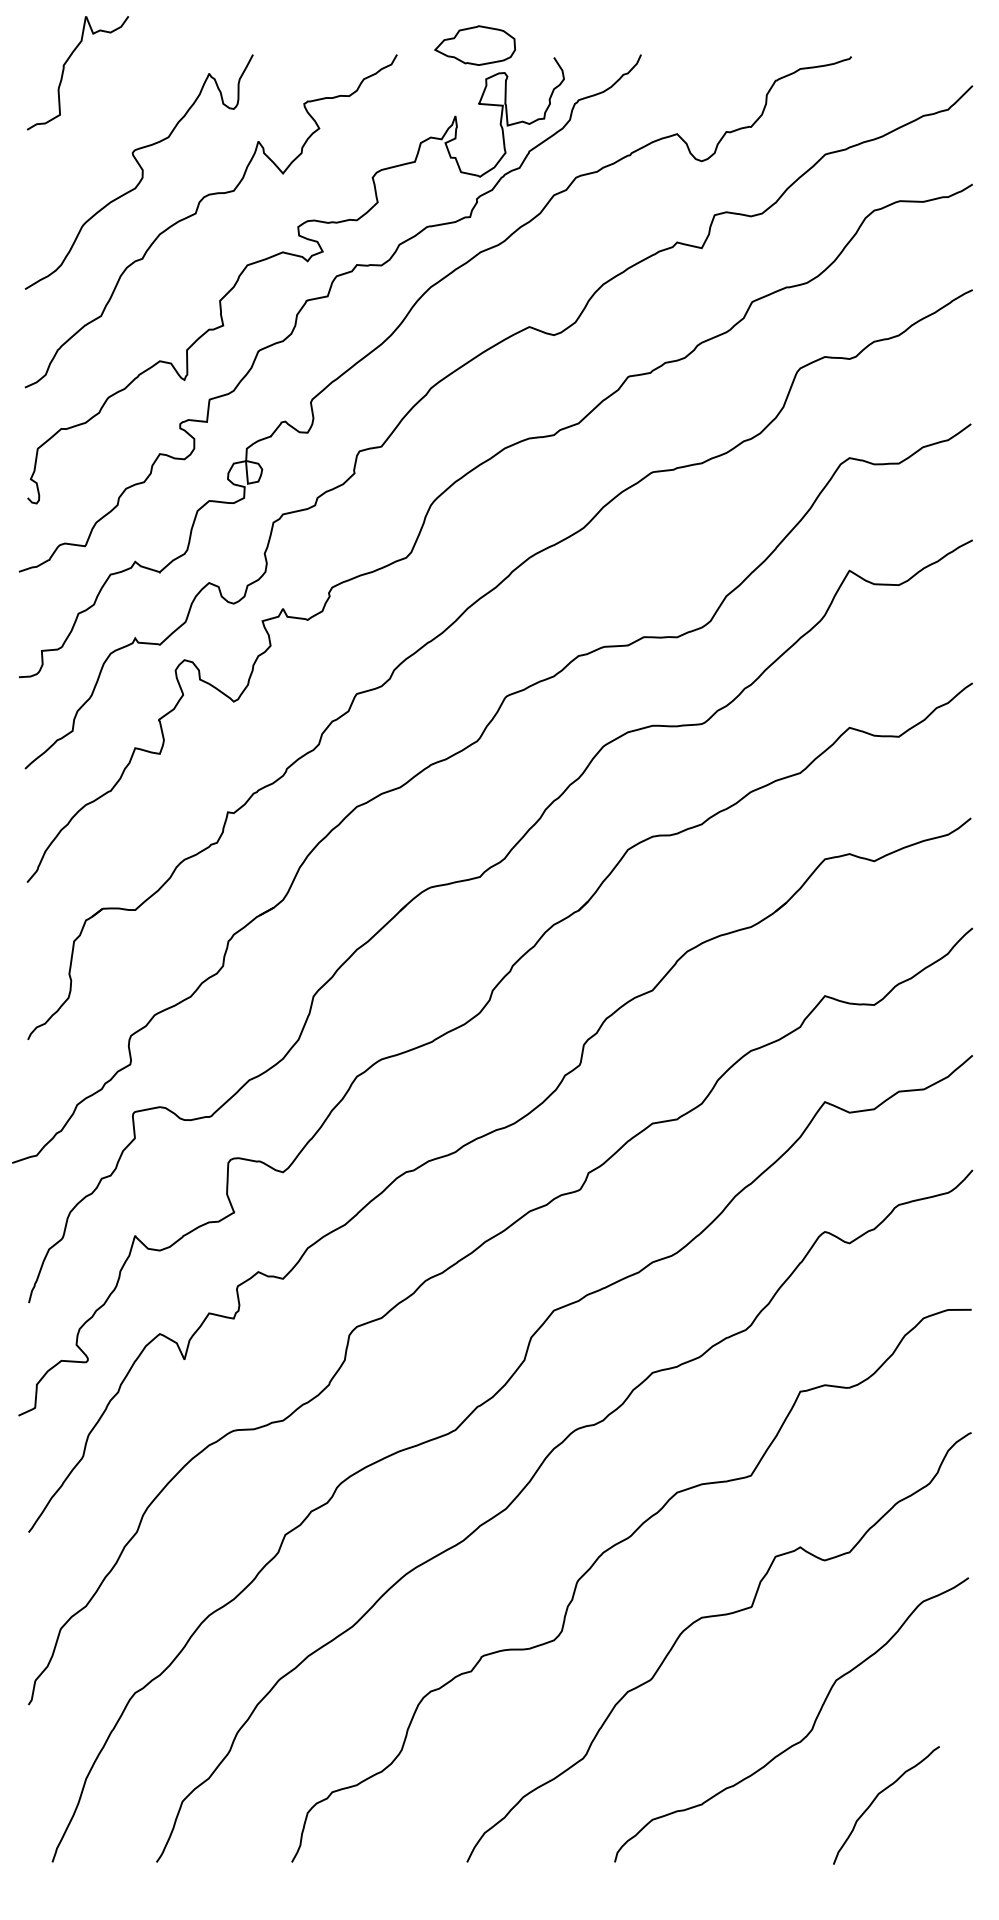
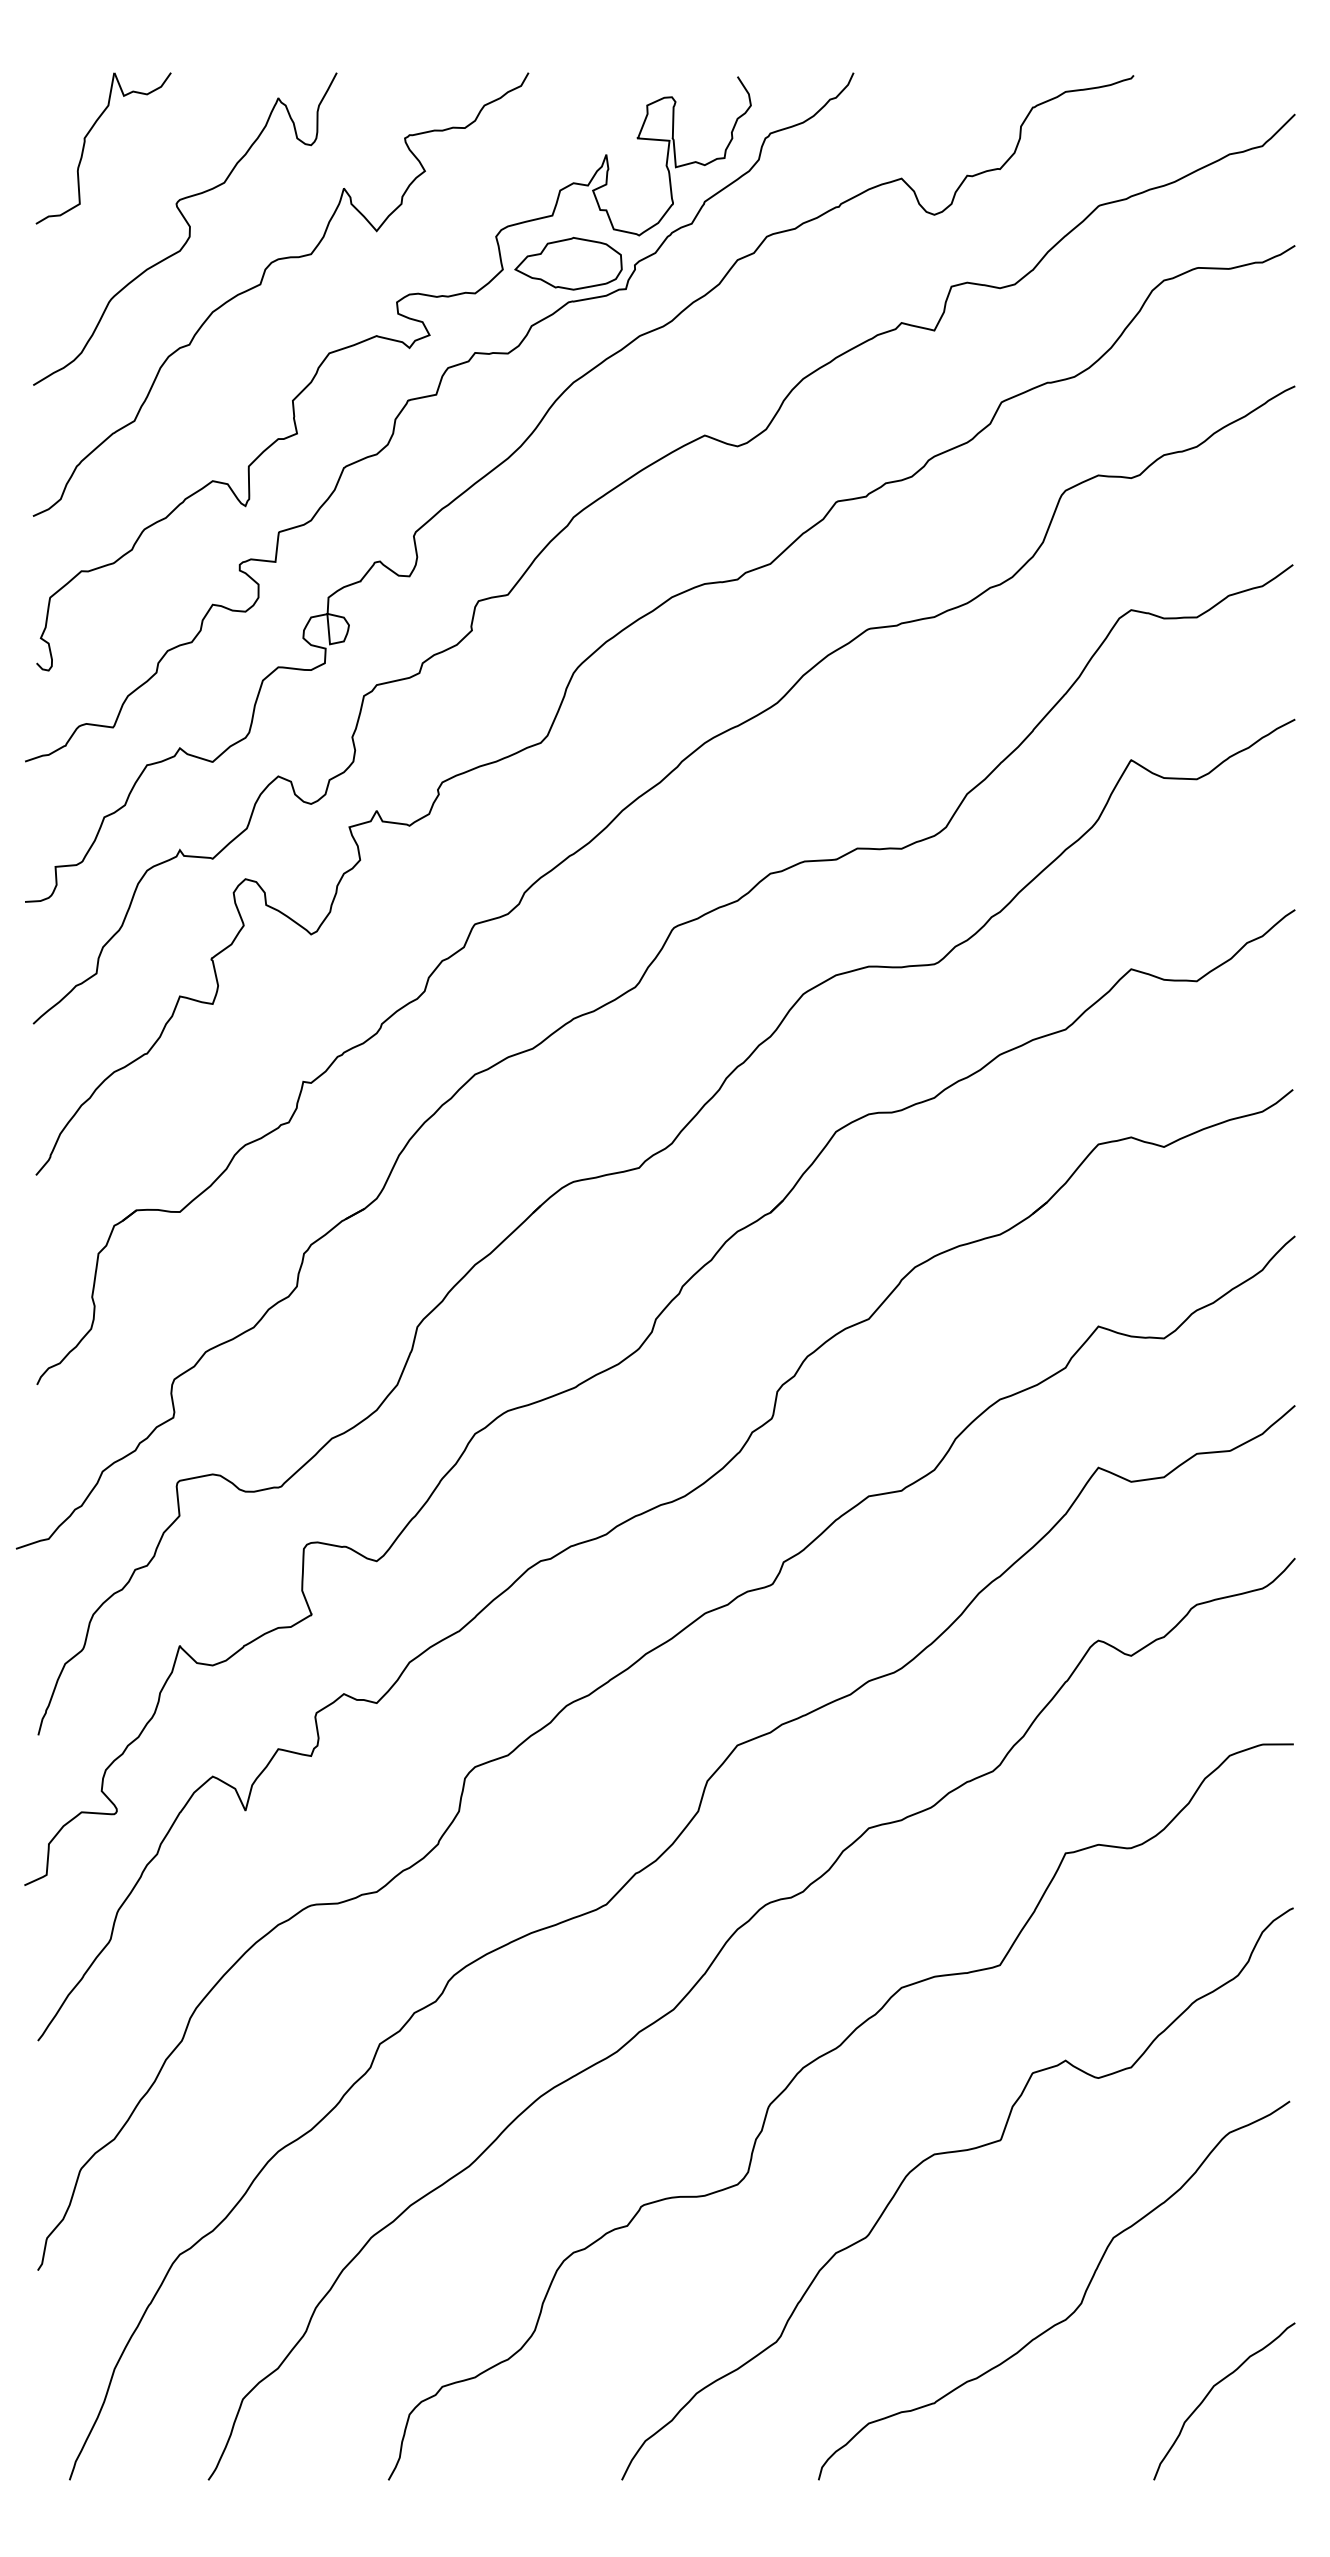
part: (475, 45) -> (568, 263), moved
part: (64, 69) -> (85, 143), moved
curve: (876, 1798) -> (1211, 2391), moved

